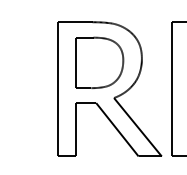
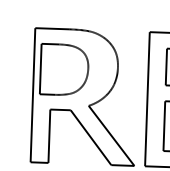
part: (99, 62) -> (64, 69), moved

